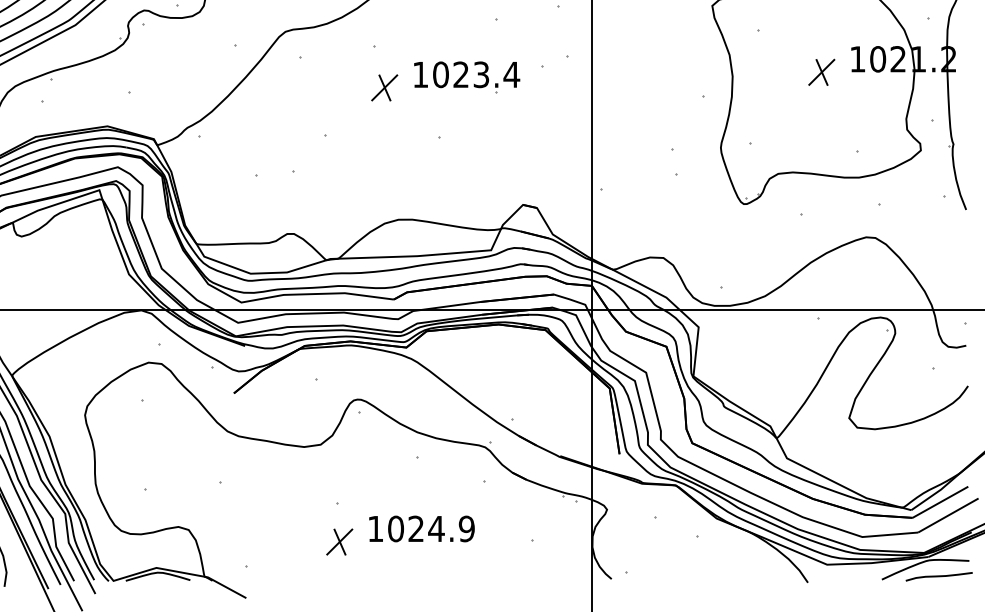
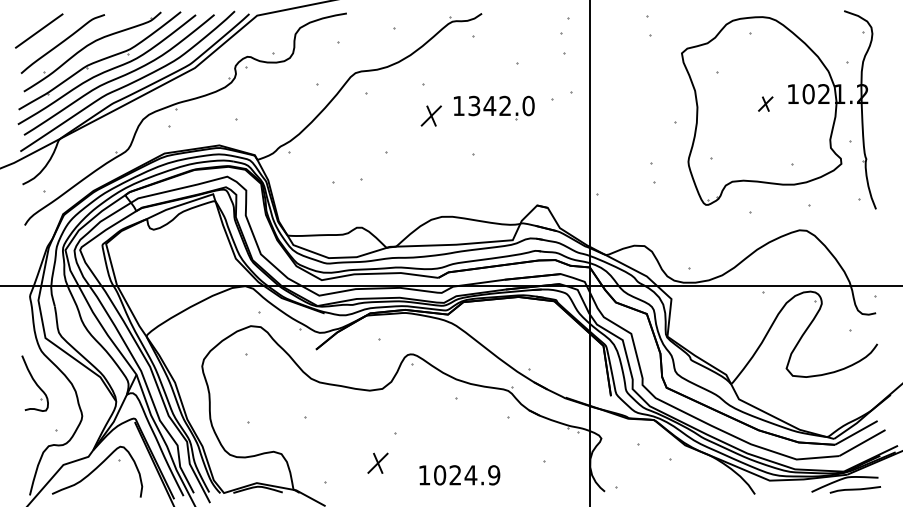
part: (821, 71) -> (765, 103), size x0.7
text: (476, 74) -> (501, 105), 1023.4 -> 1342.0
text: (421, 529) -> (459, 475), moved
part: (339, 540) -> (377, 462), moved

